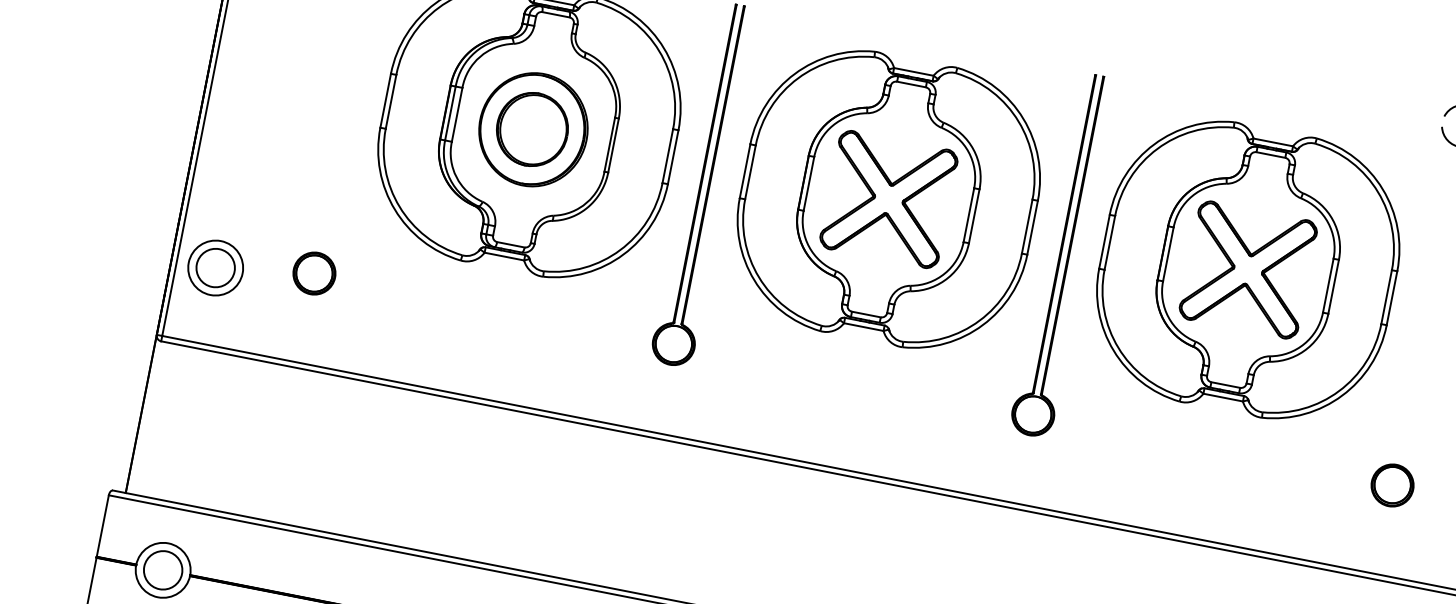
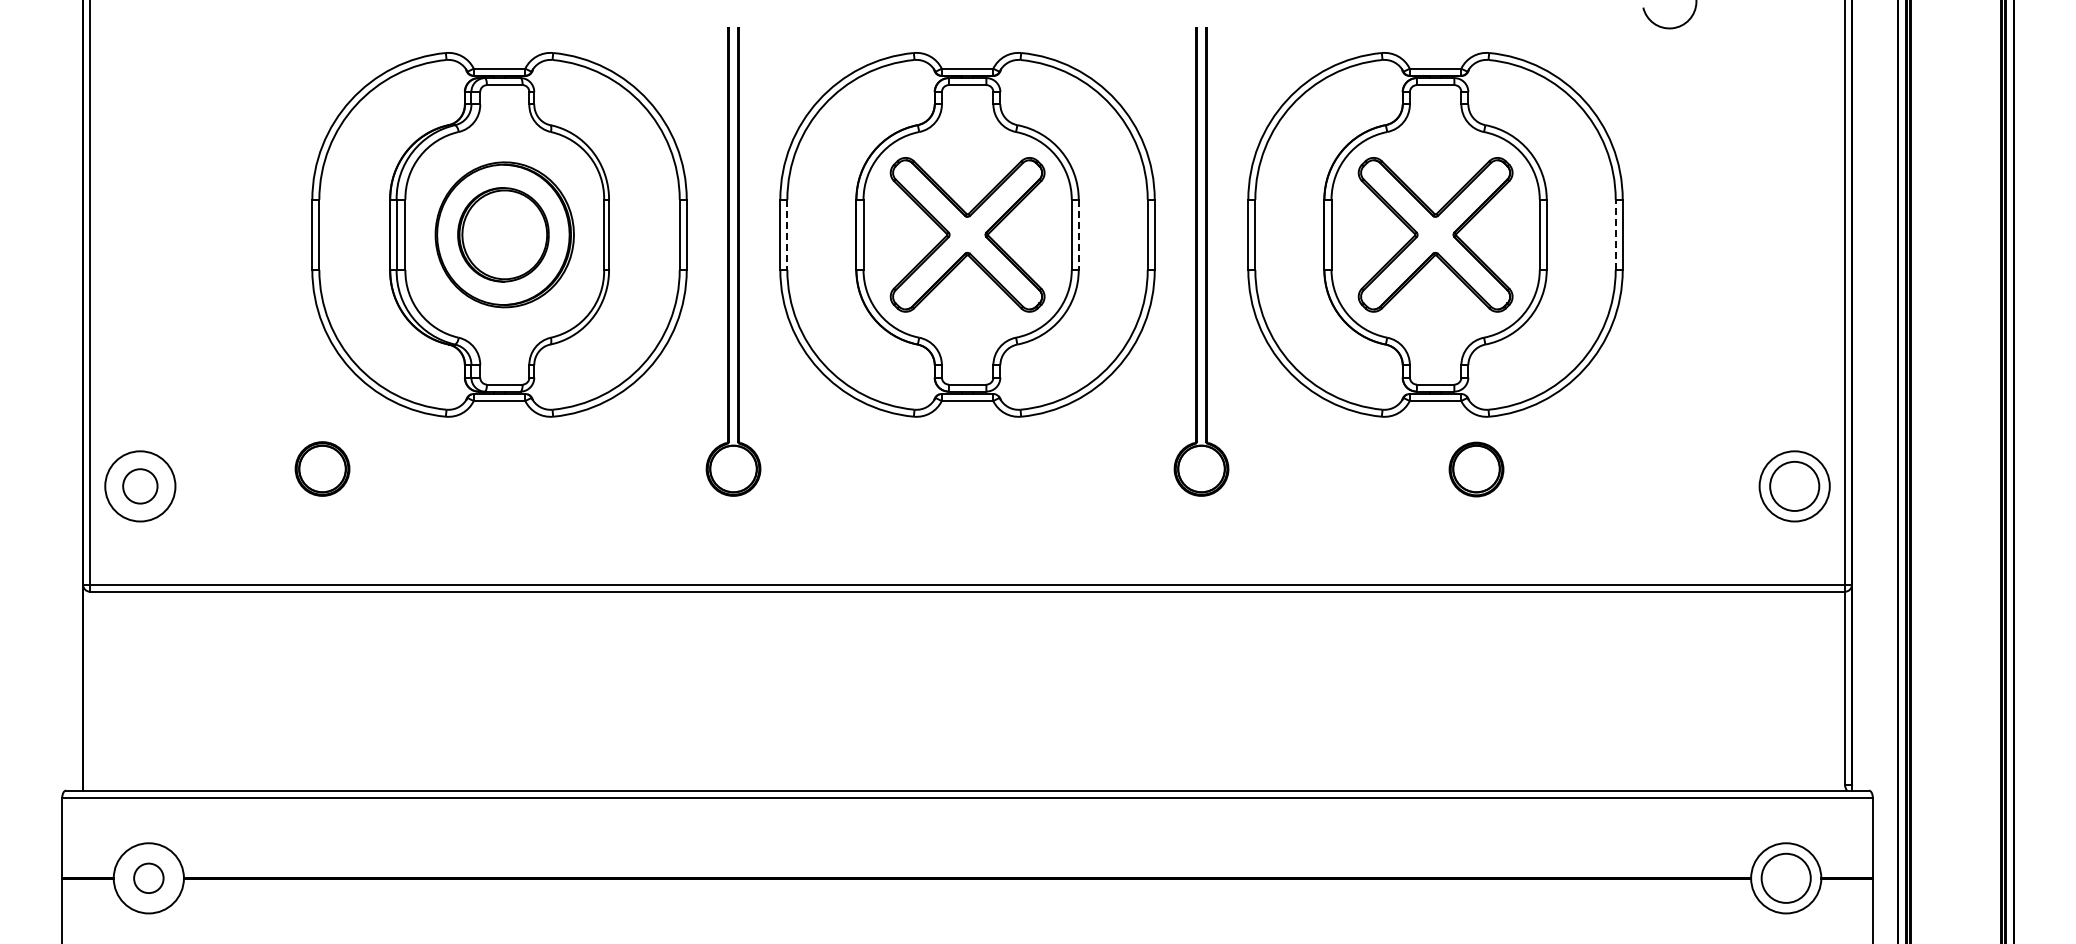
line: (750, 172) -> (787, 235), solid -> dashed
line: (973, 216) -> (1078, 235), solid -> dashed
circle: (215, 267) -> (139, 485), size x0.7
part: (314, 273) -> (322, 468), moved
line: (1386, 296) -> (1615, 234), solid -> dashed
part: (1392, 485) -> (1476, 469), moved
circle: (163, 569) -> (148, 877), size x0.6

